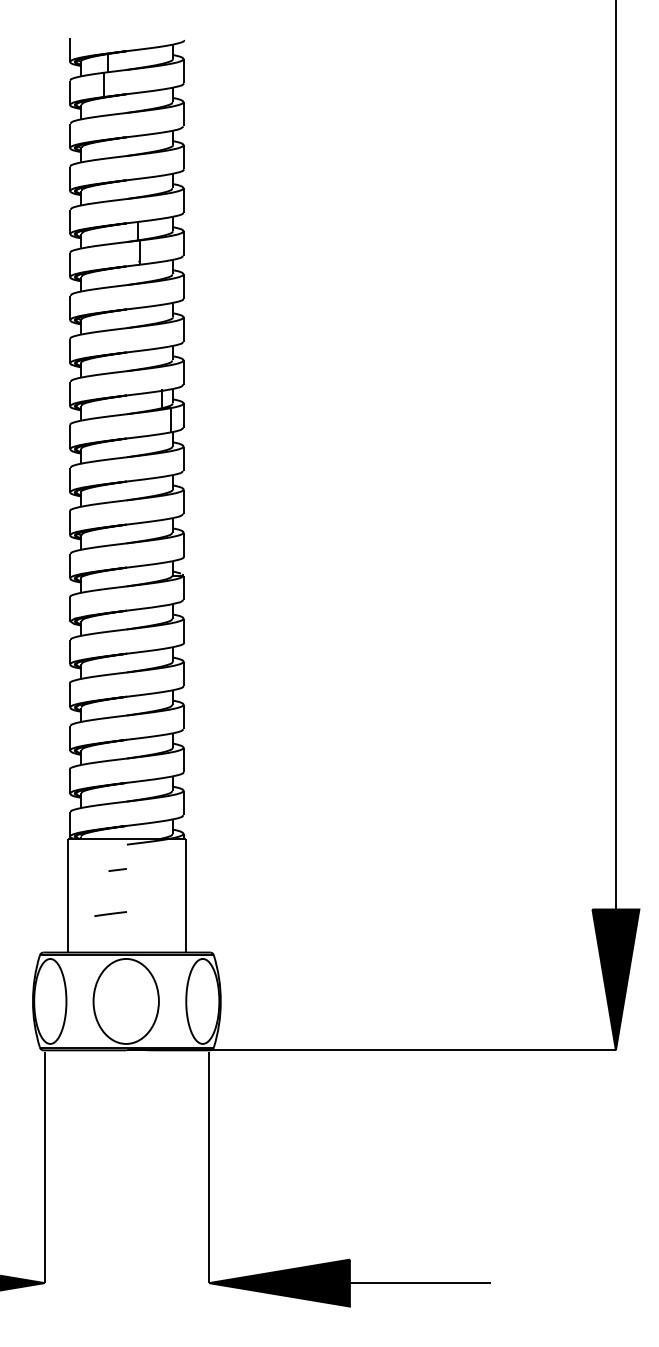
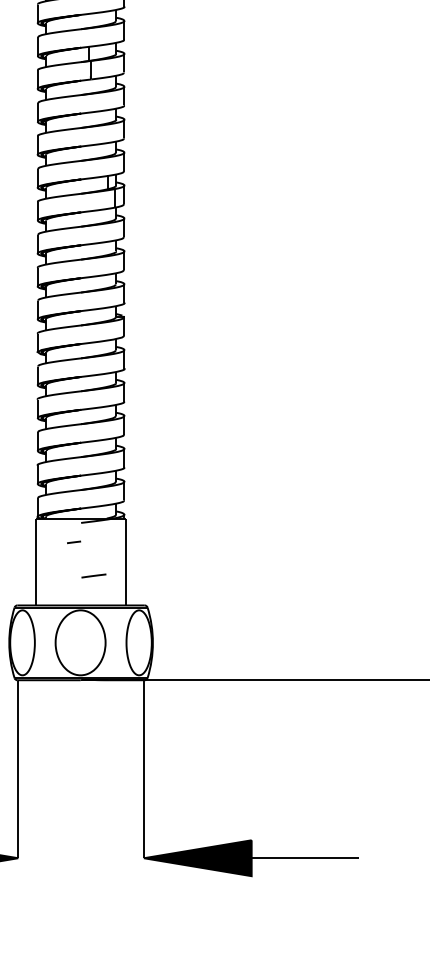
line: (110, 913) -> (93, 575), moved

